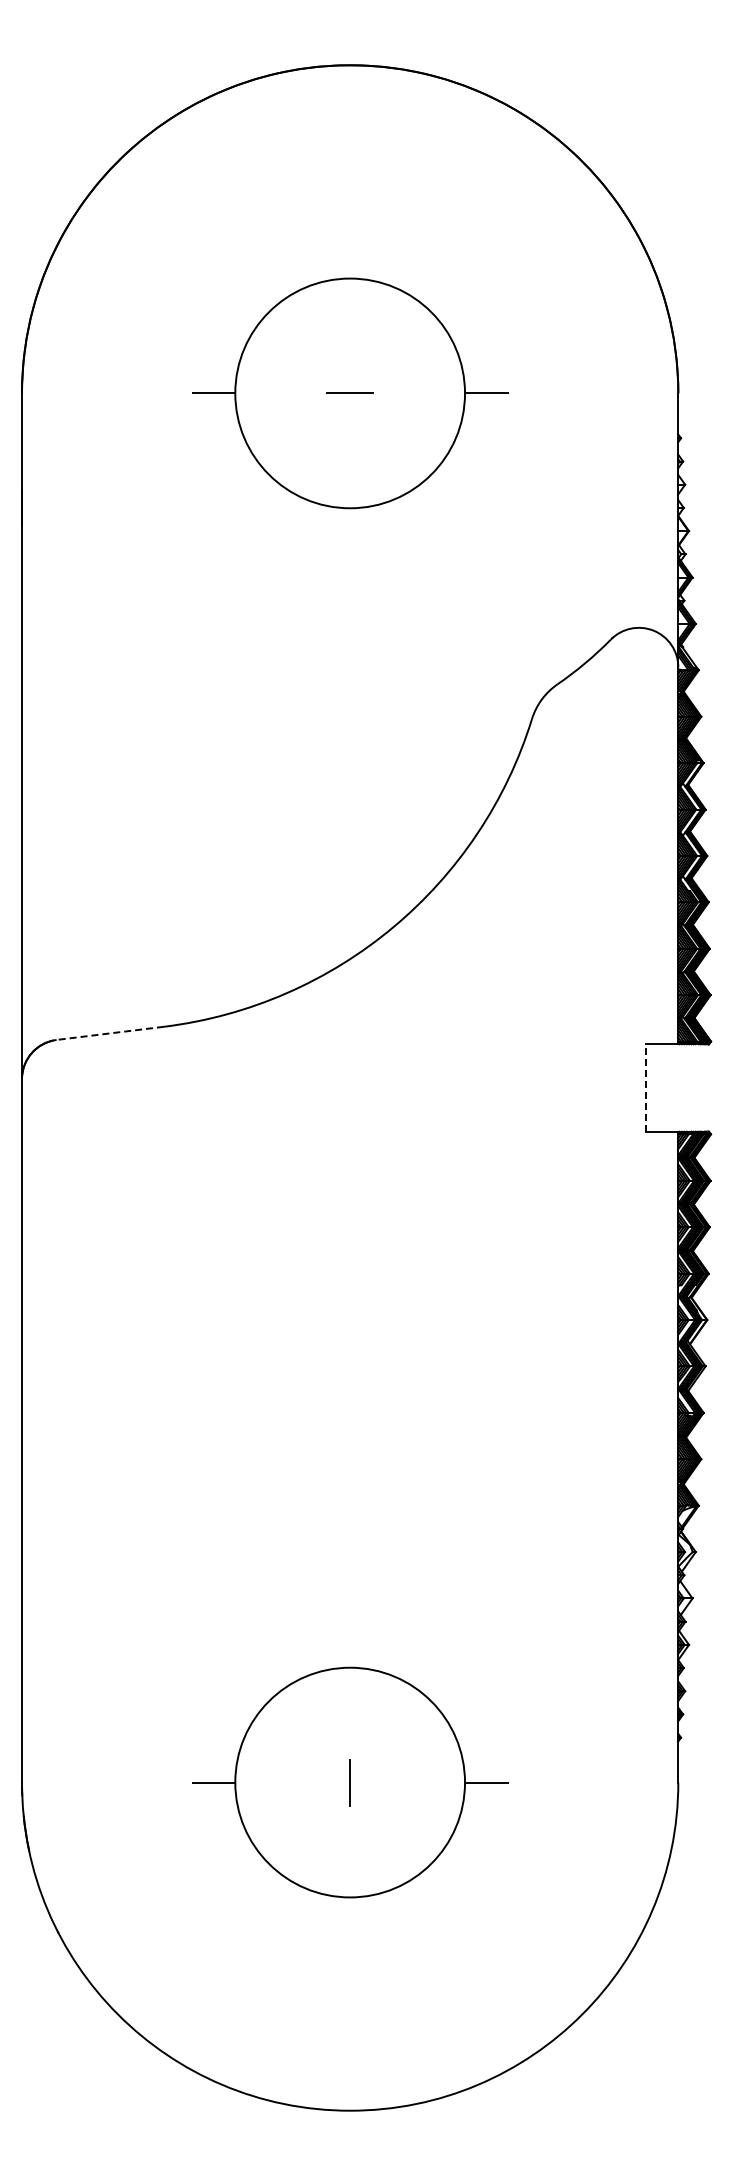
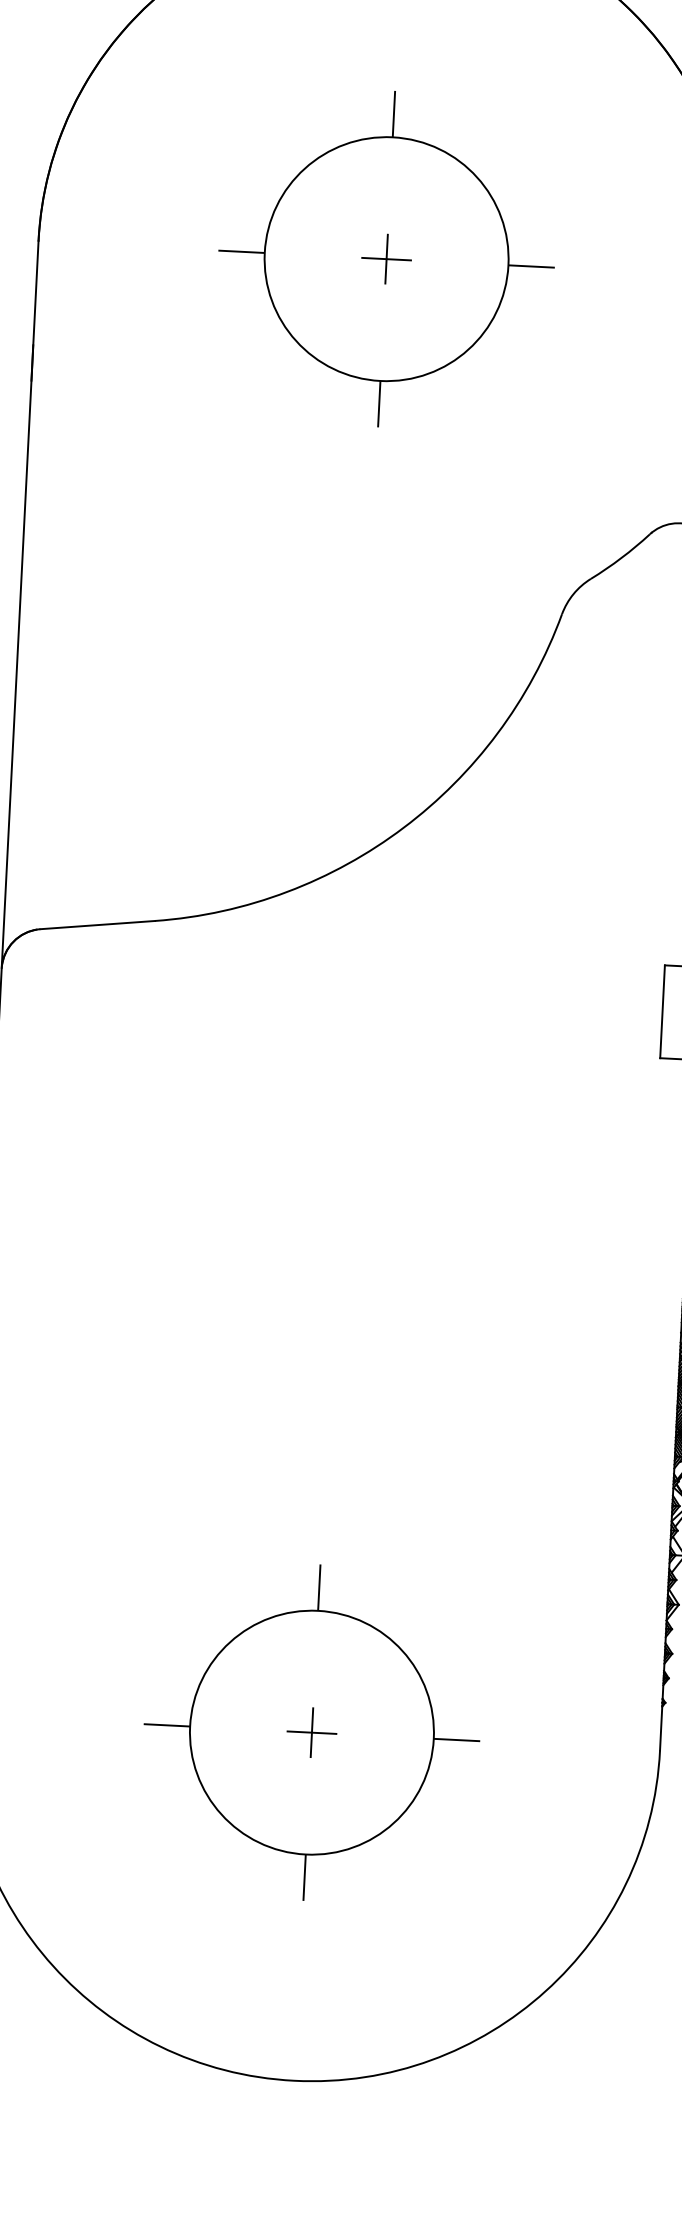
line: (350, 256) -> (394, 113), added
line: (350, 393) -> (386, 259), added
line: (350, 530) -> (379, 404), added
line: (109, 1033) -> (96, 925), dashed -> solid
line: (645, 1088) -> (662, 1012), dashed -> solid
line: (350, 1645) -> (319, 1587), added
line: (350, 1782) -> (312, 1732), added
line: (350, 1919) -> (304, 1877), added

